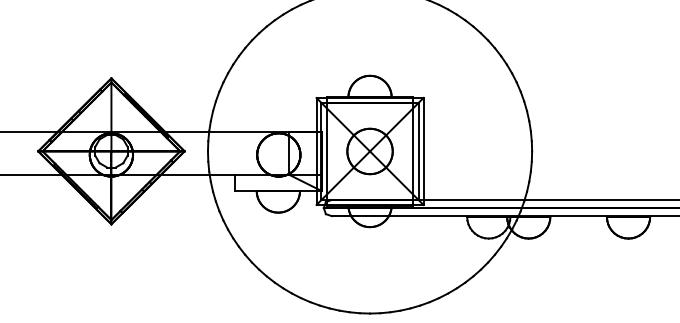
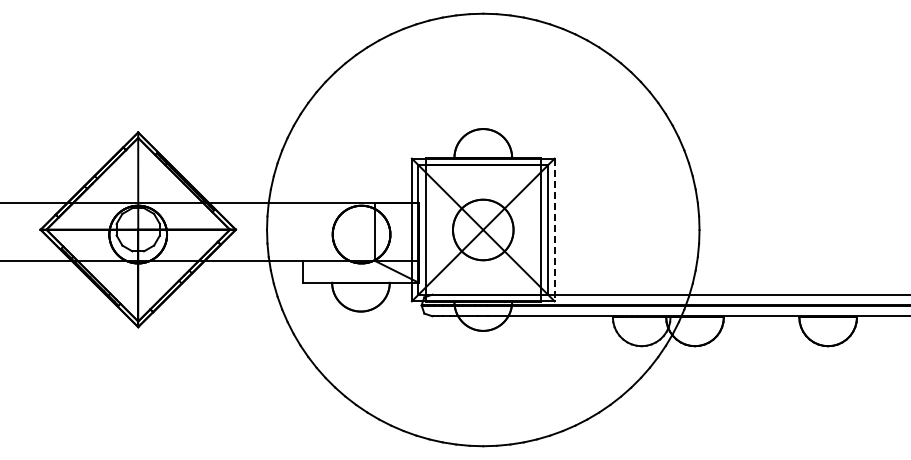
line: (423, 151) -> (554, 230), solid -> dashed

